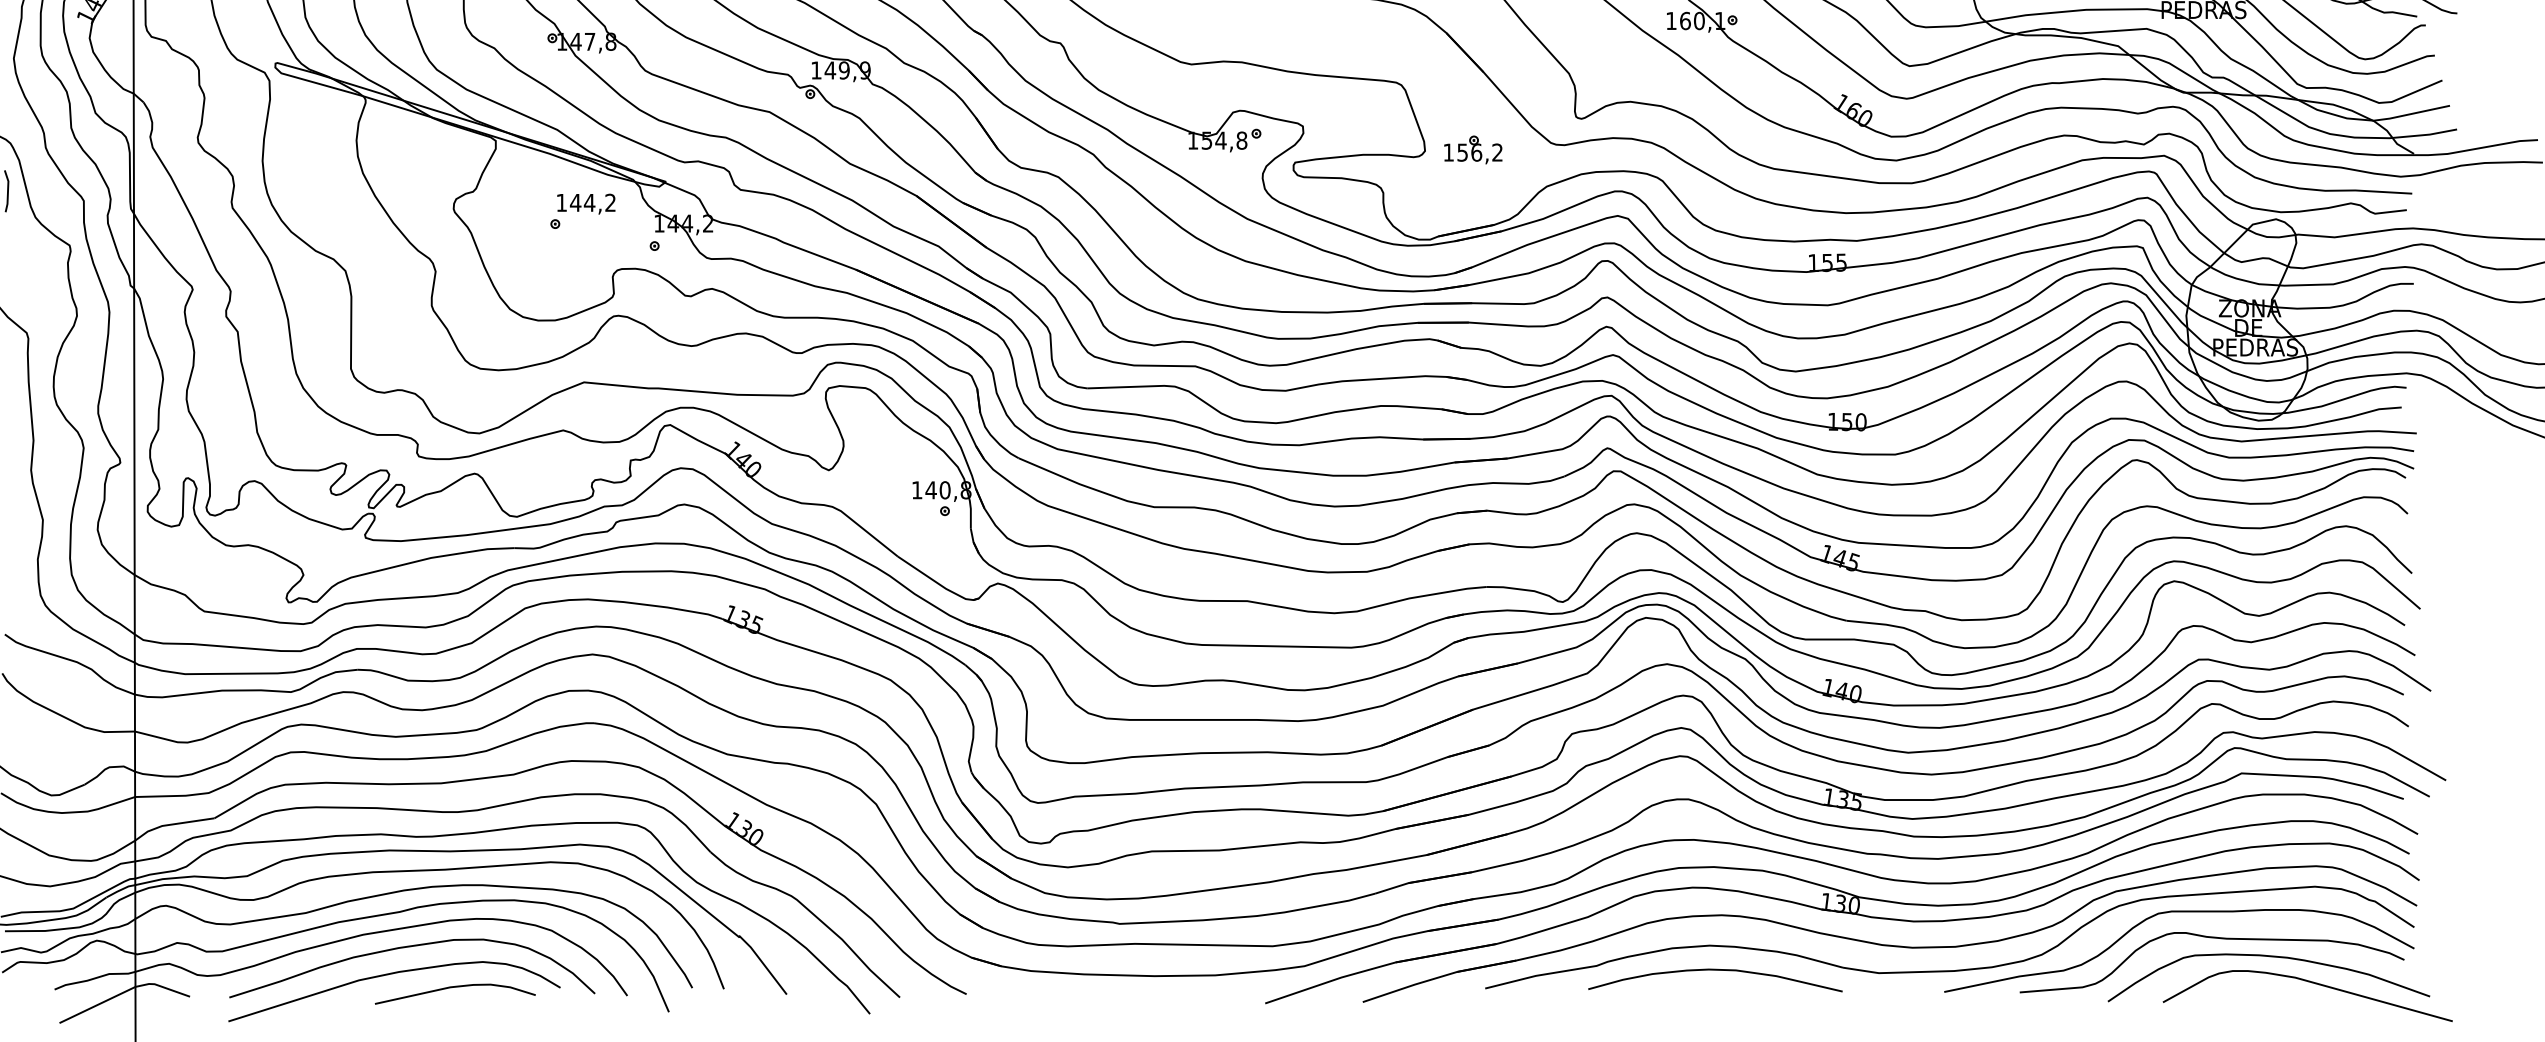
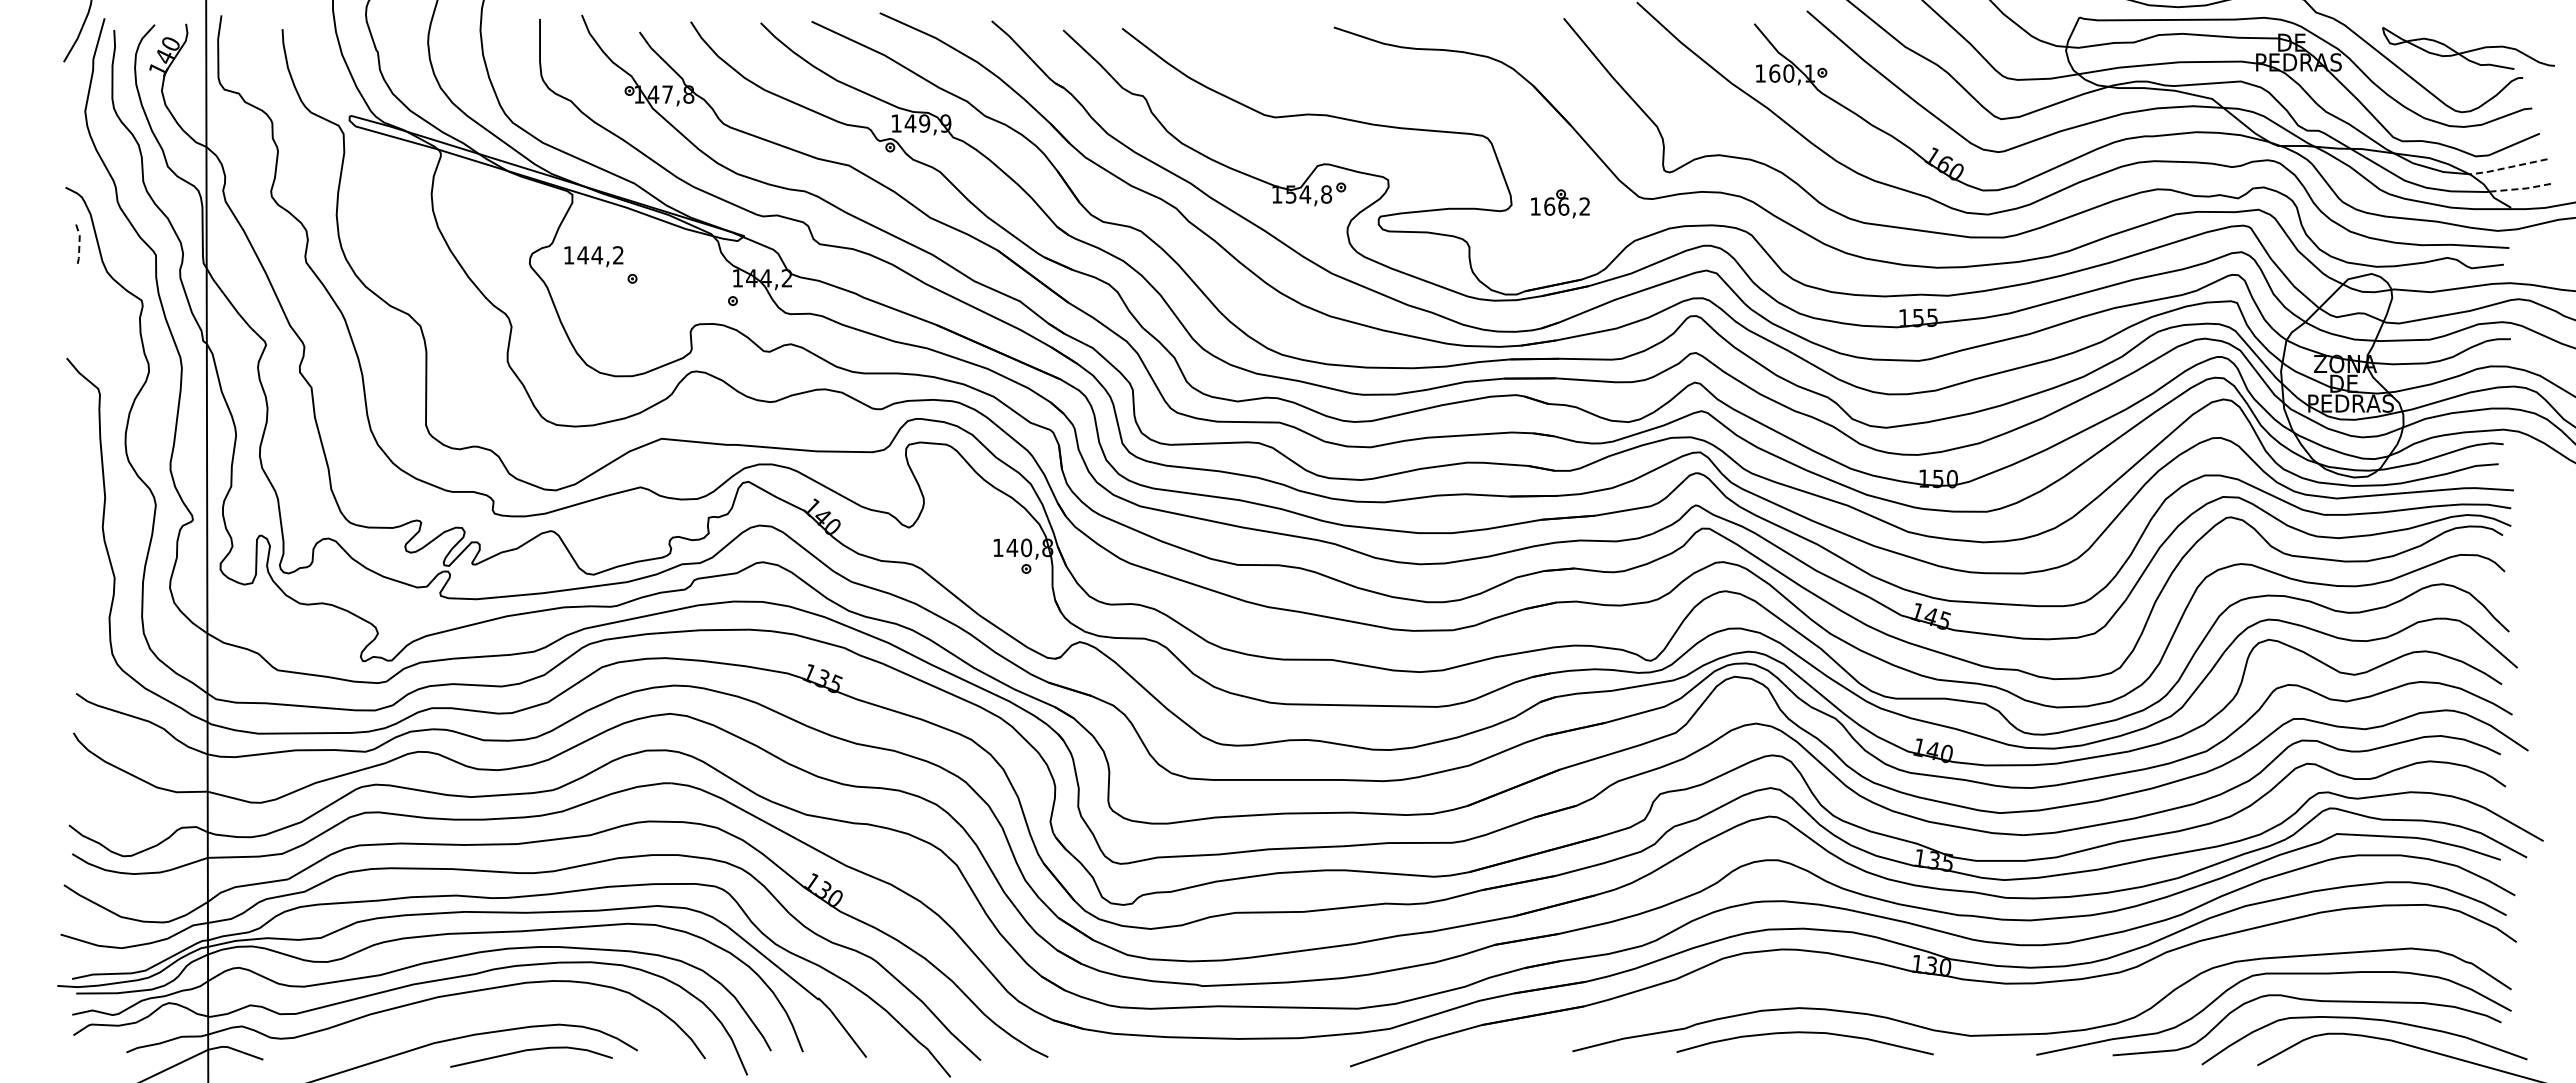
line: (2410, 113) -> (2507, 167), solid -> dashed
line: (2426, 134) -> (2523, 188), solid -> dashed
text: (1462, 152) -> (1549, 206), 156,2 -> 166,2
line: (8, 191) -> (79, 245), solid -> dashed
text: (585, 203) -> (593, 256), moved
part: (1886, 944) -> (1977, 1006), removed
curve: (407, 948) -> (483, 1010), removed

